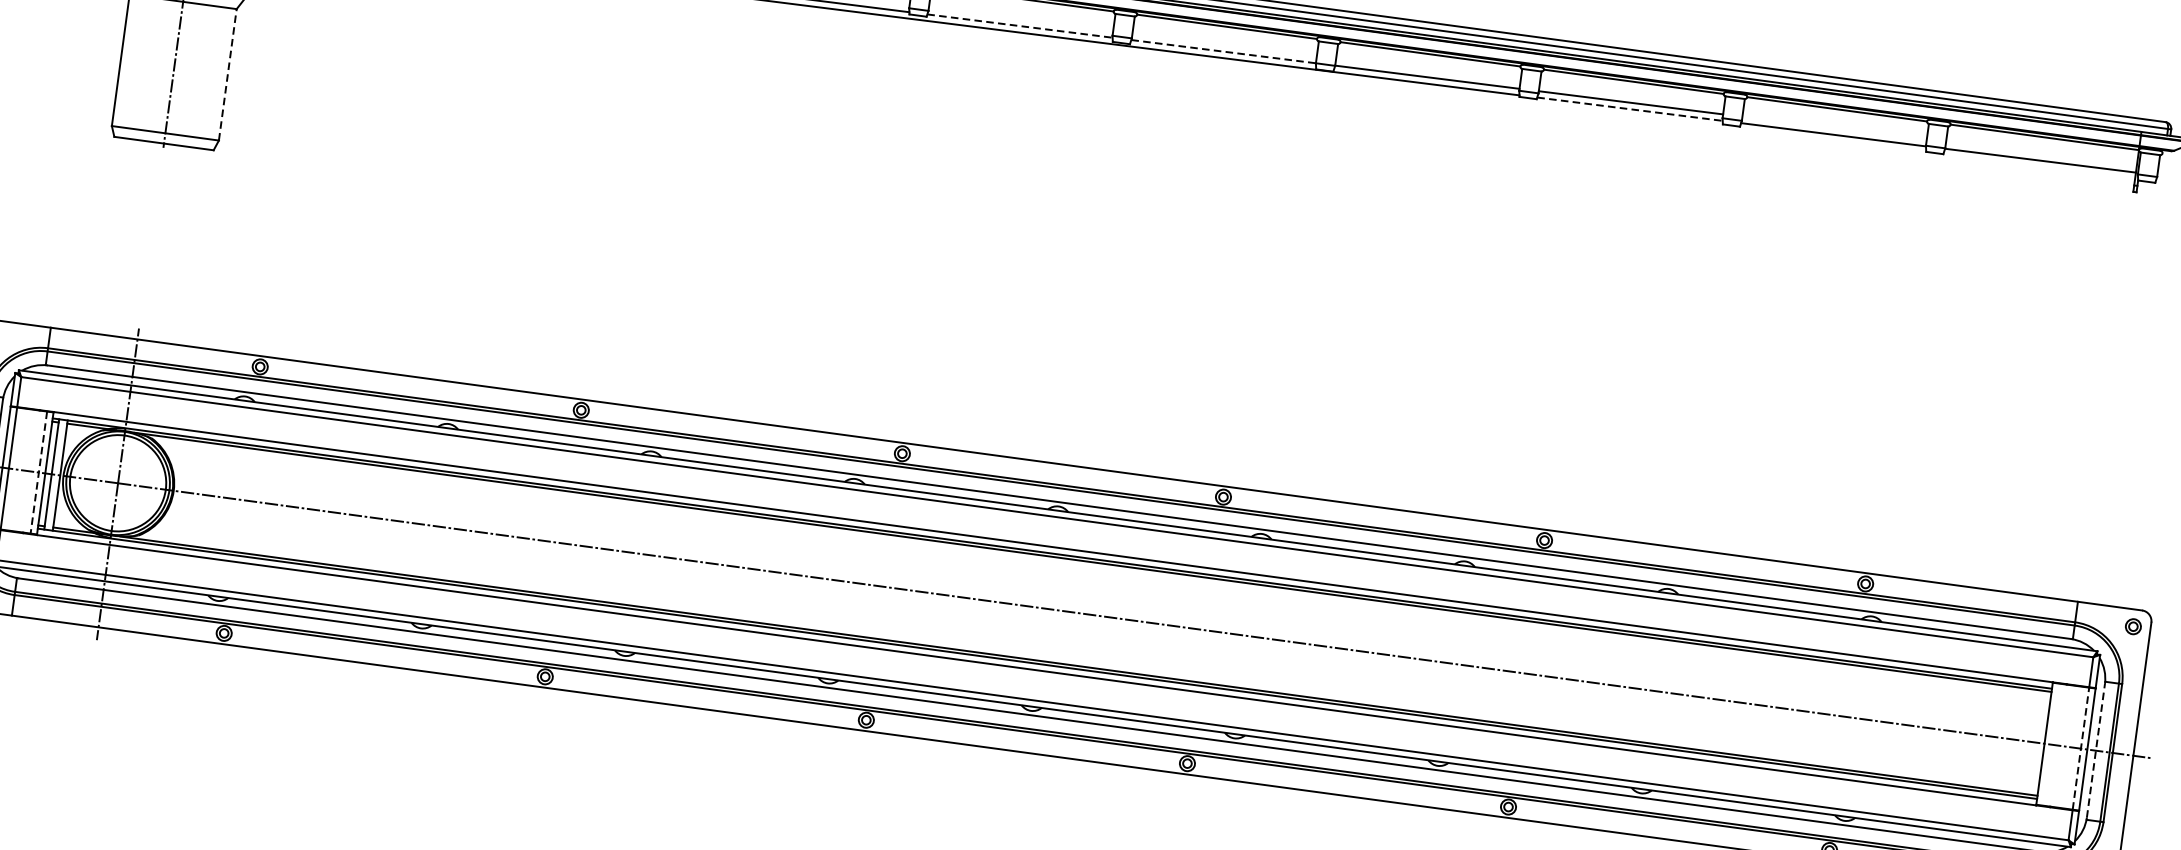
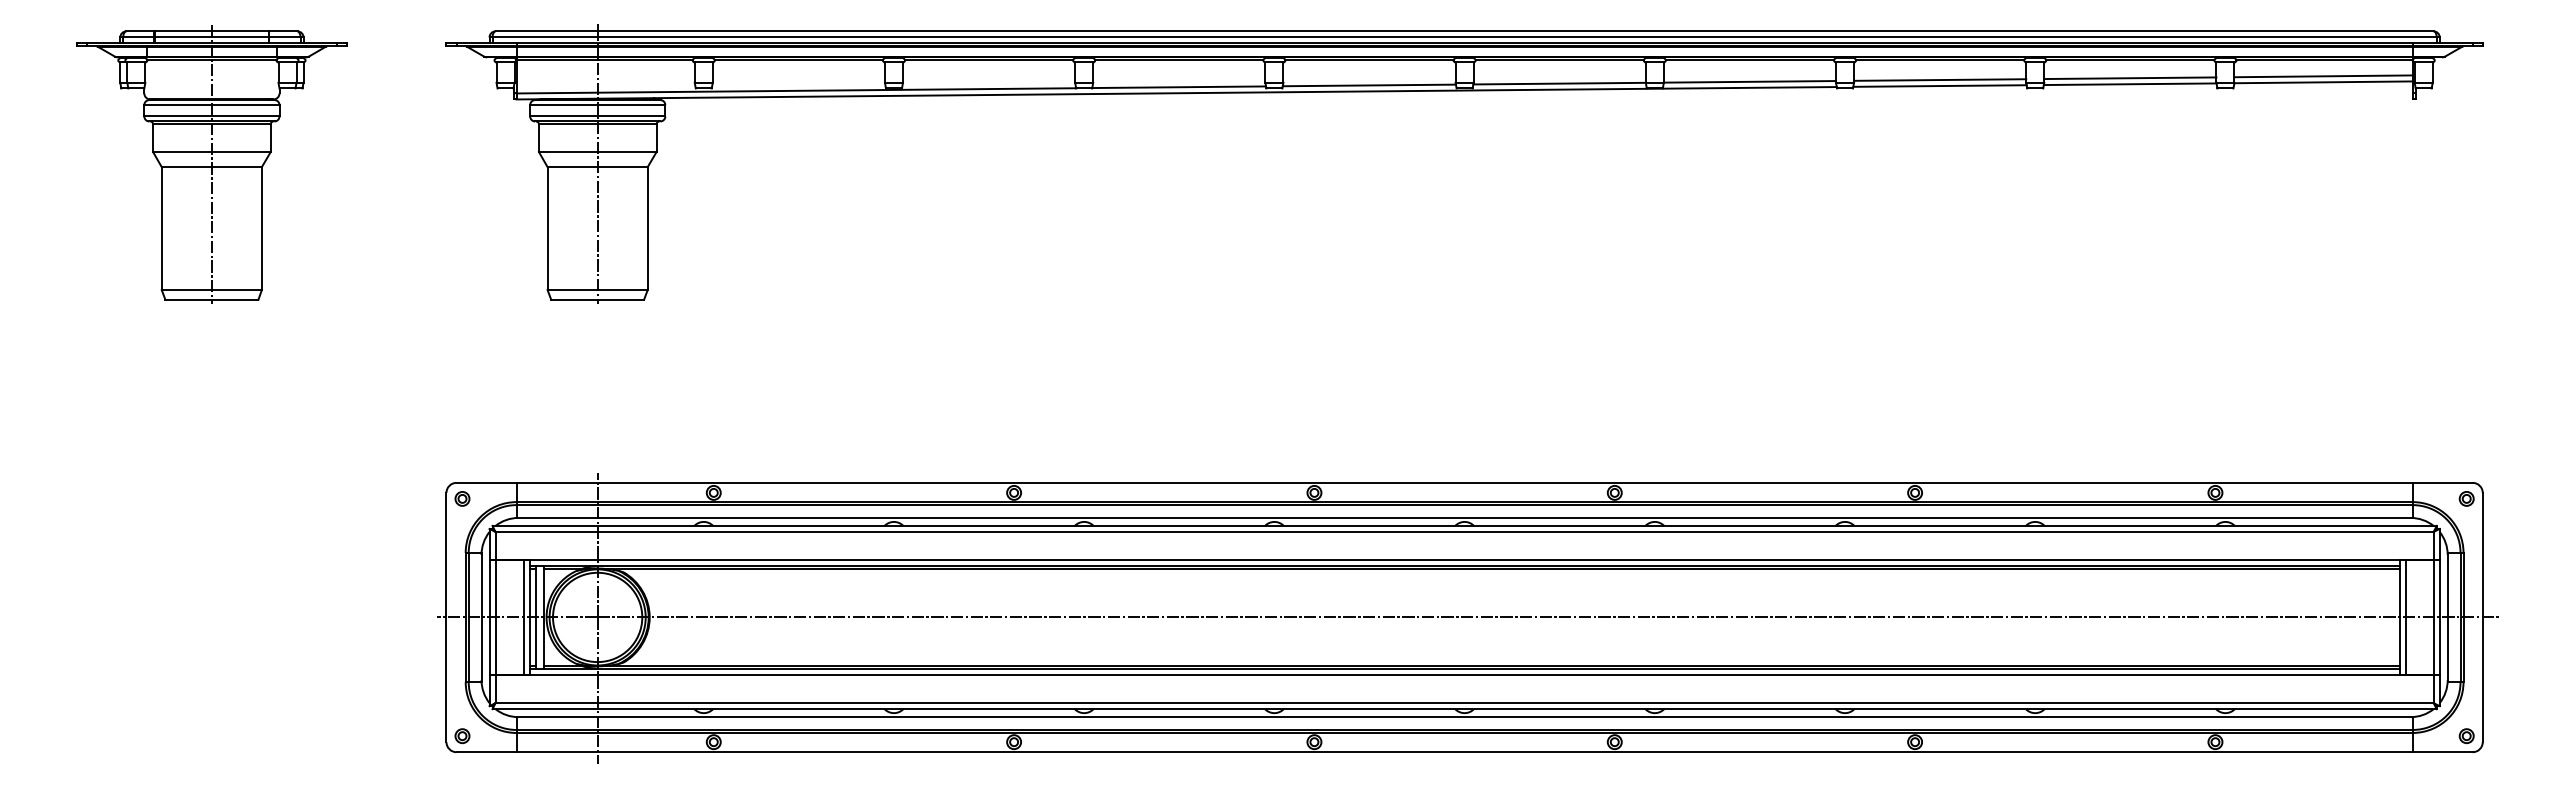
line: (1020, 26) -> (1369, 85), dashed -> solid
line: (1224, 51) -> (1560, 83), dashed -> solid
line: (227, 74) -> (647, 228), dashed -> solid
line: (1630, 109) -> (1940, 86), dashed -> solid
line: (1834, 128) -> (2130, 78), added
line: (2041, 154) -> (2323, 76), added
line: (38, 472) -> (523, 617), dashed -> solid
line: (2050, 744) -> (2405, 617), added
line: (2080, 747) -> (2433, 616), dashed -> solid
line: (2095, 750) -> (2447, 617), dashed -> solid

